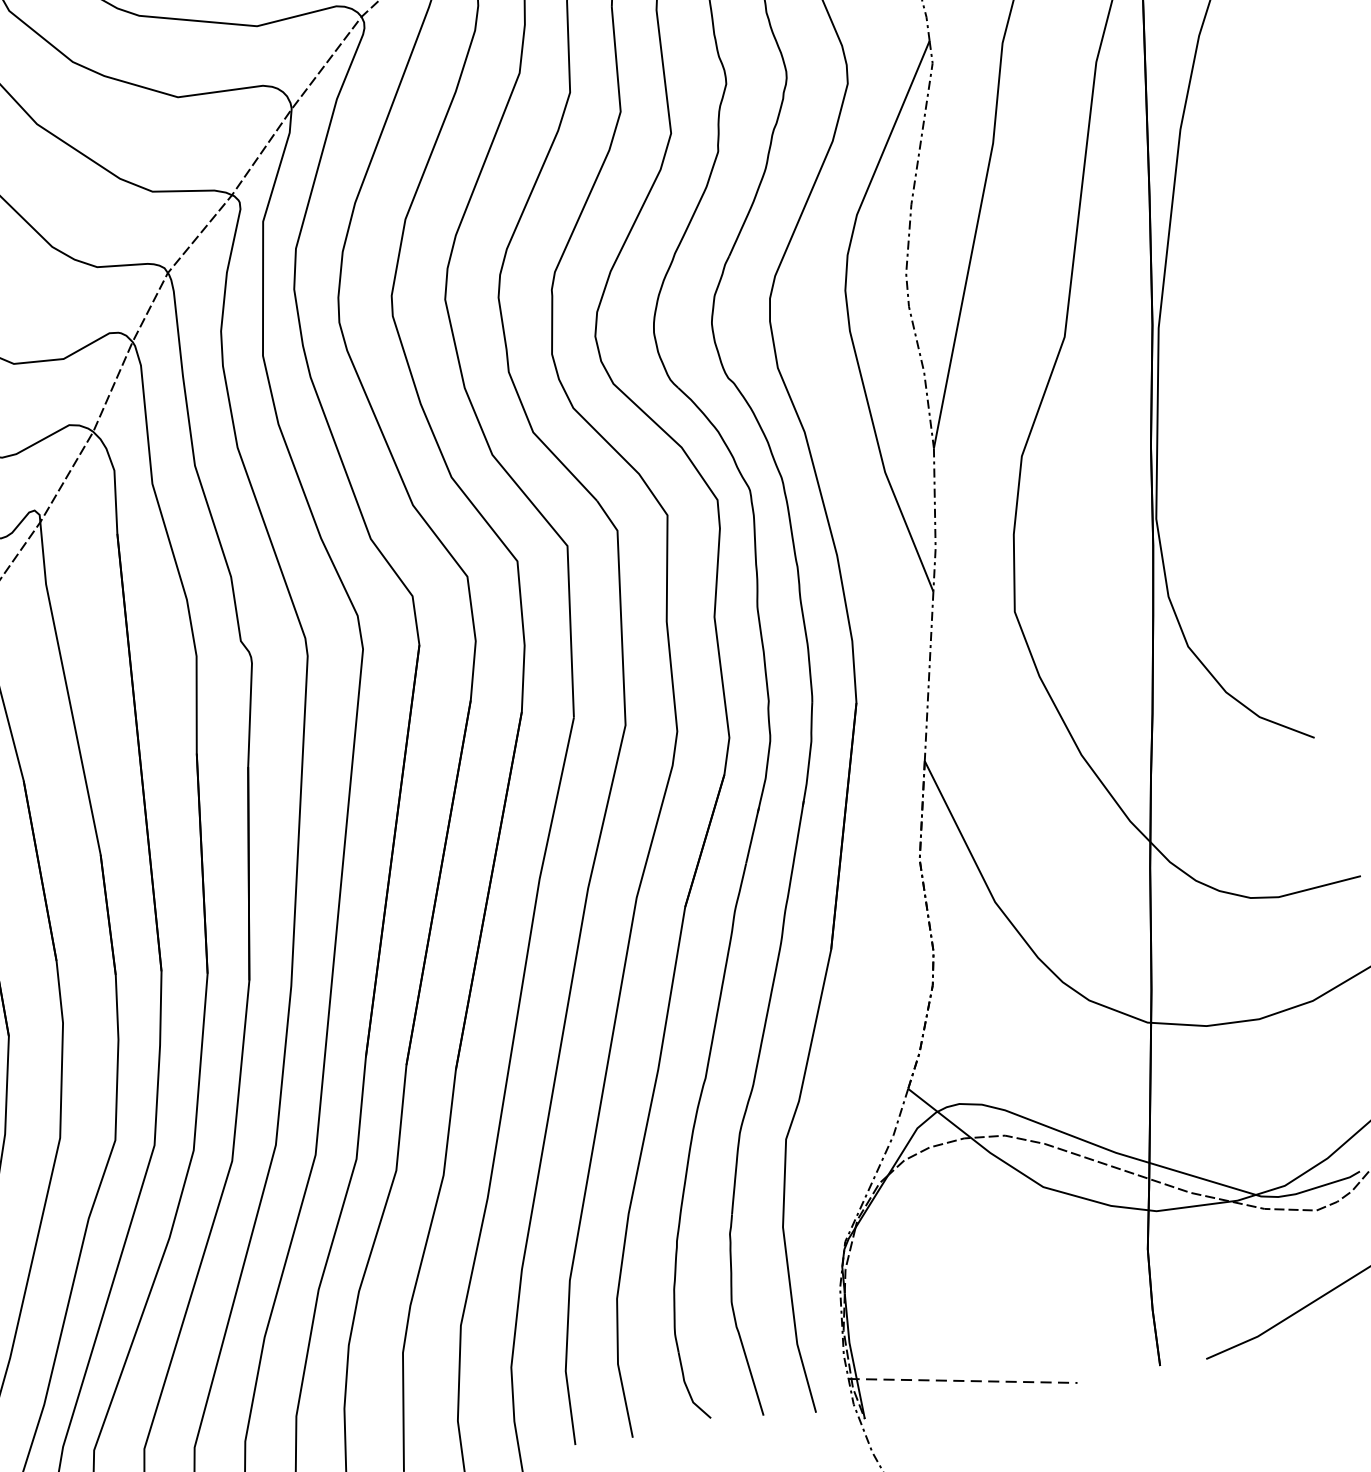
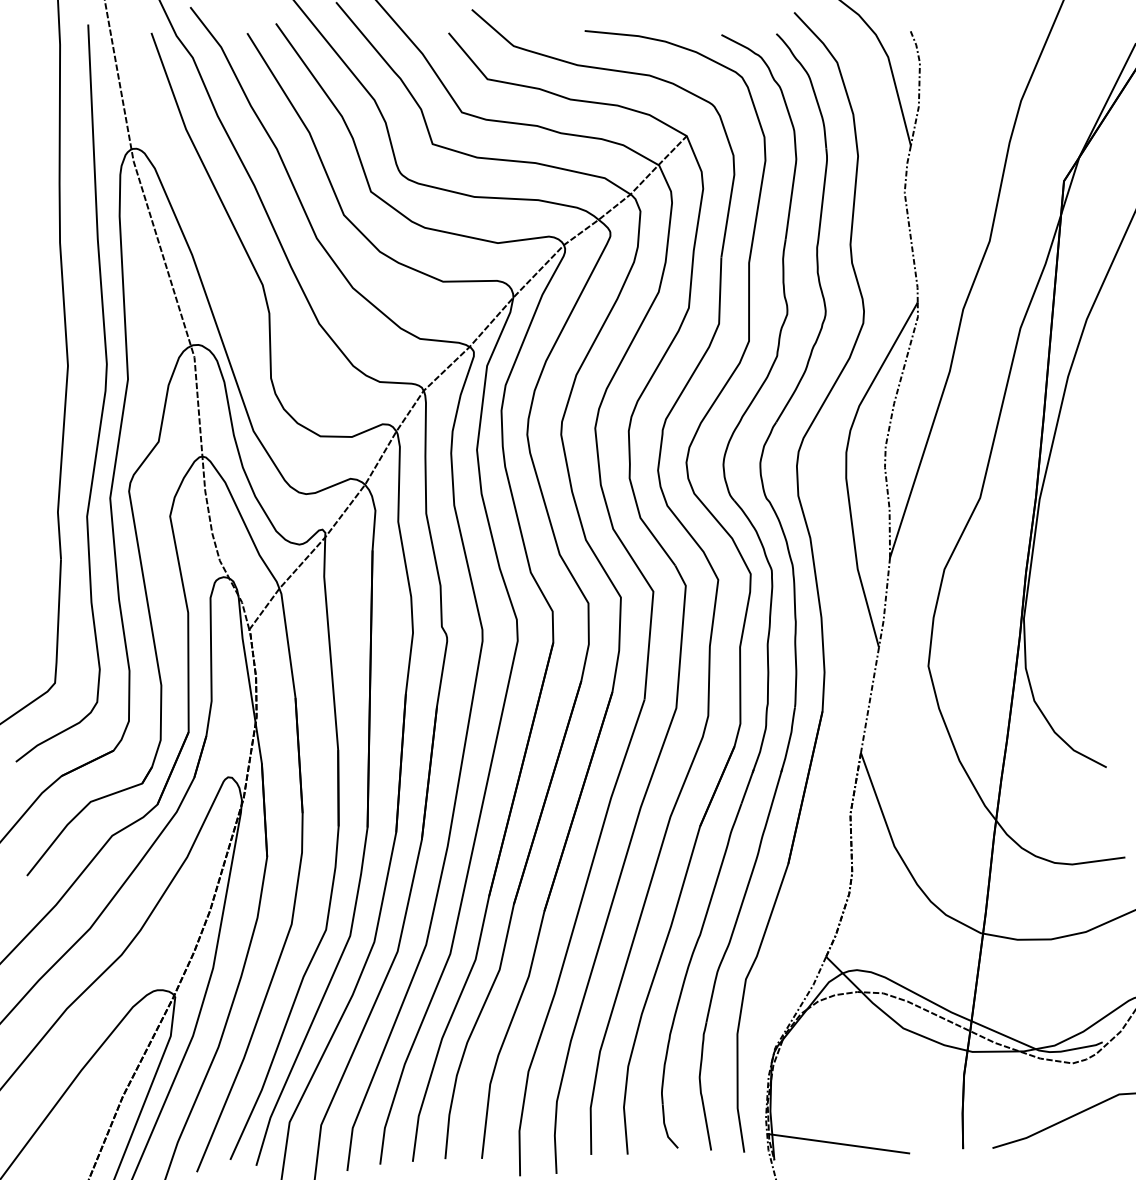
line: (964, 1380) -> (839, 1143), dashed -> solid

